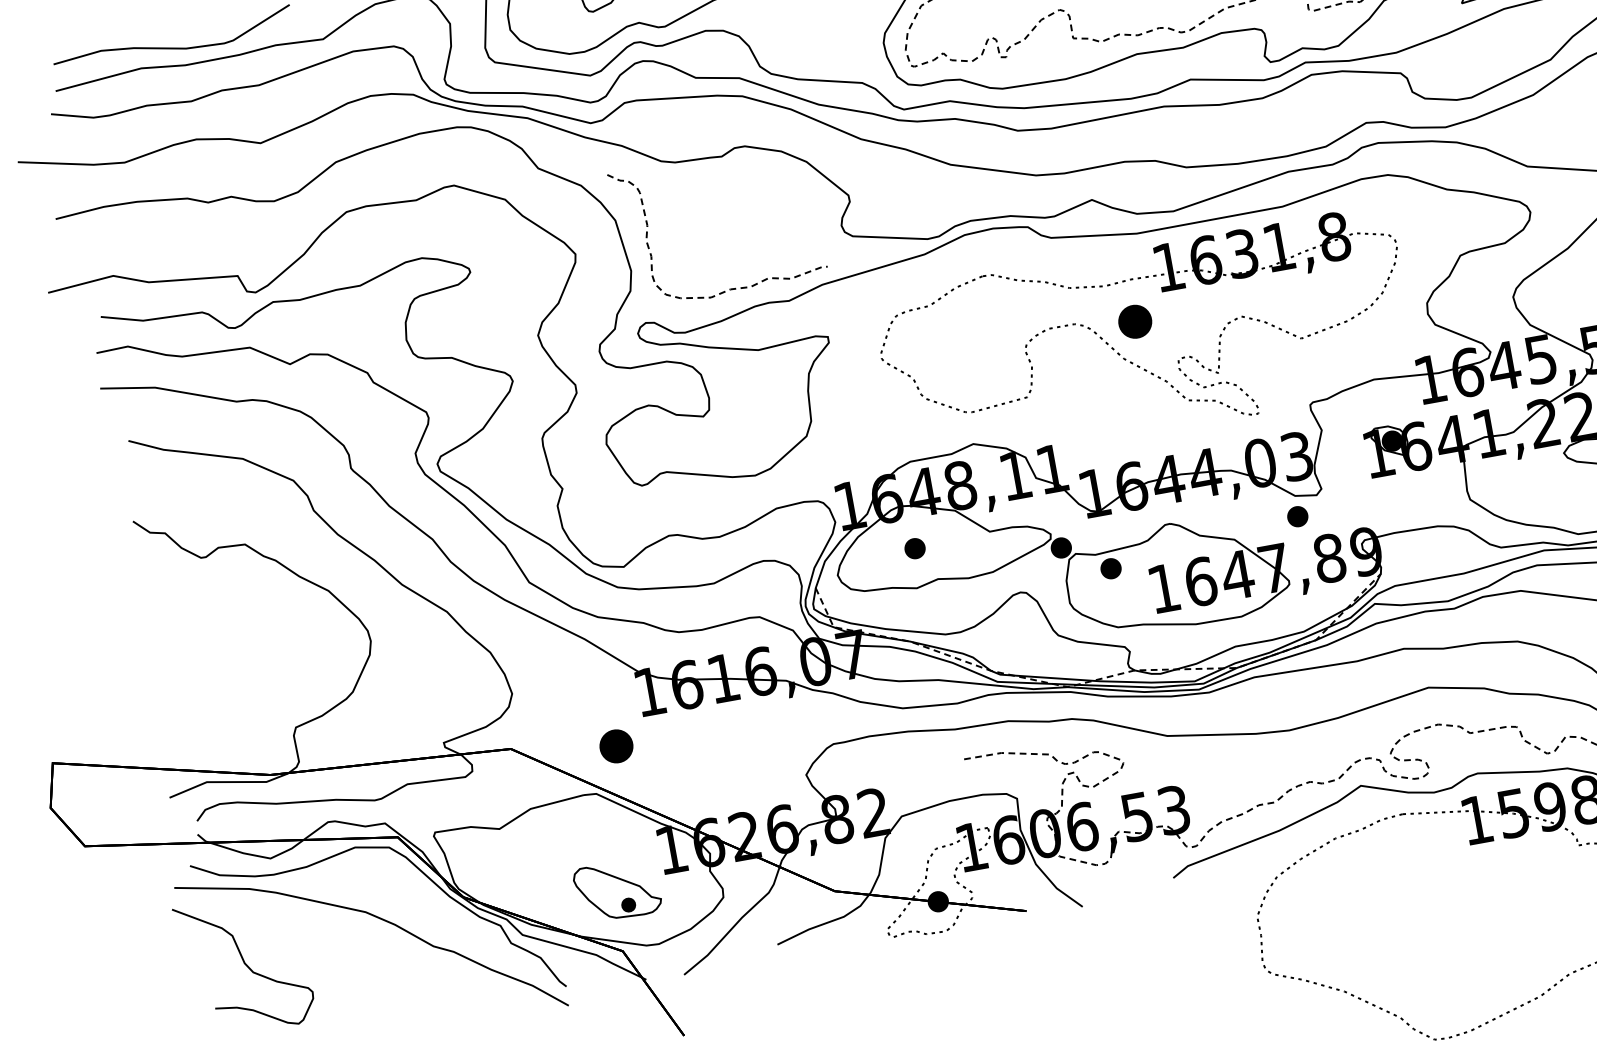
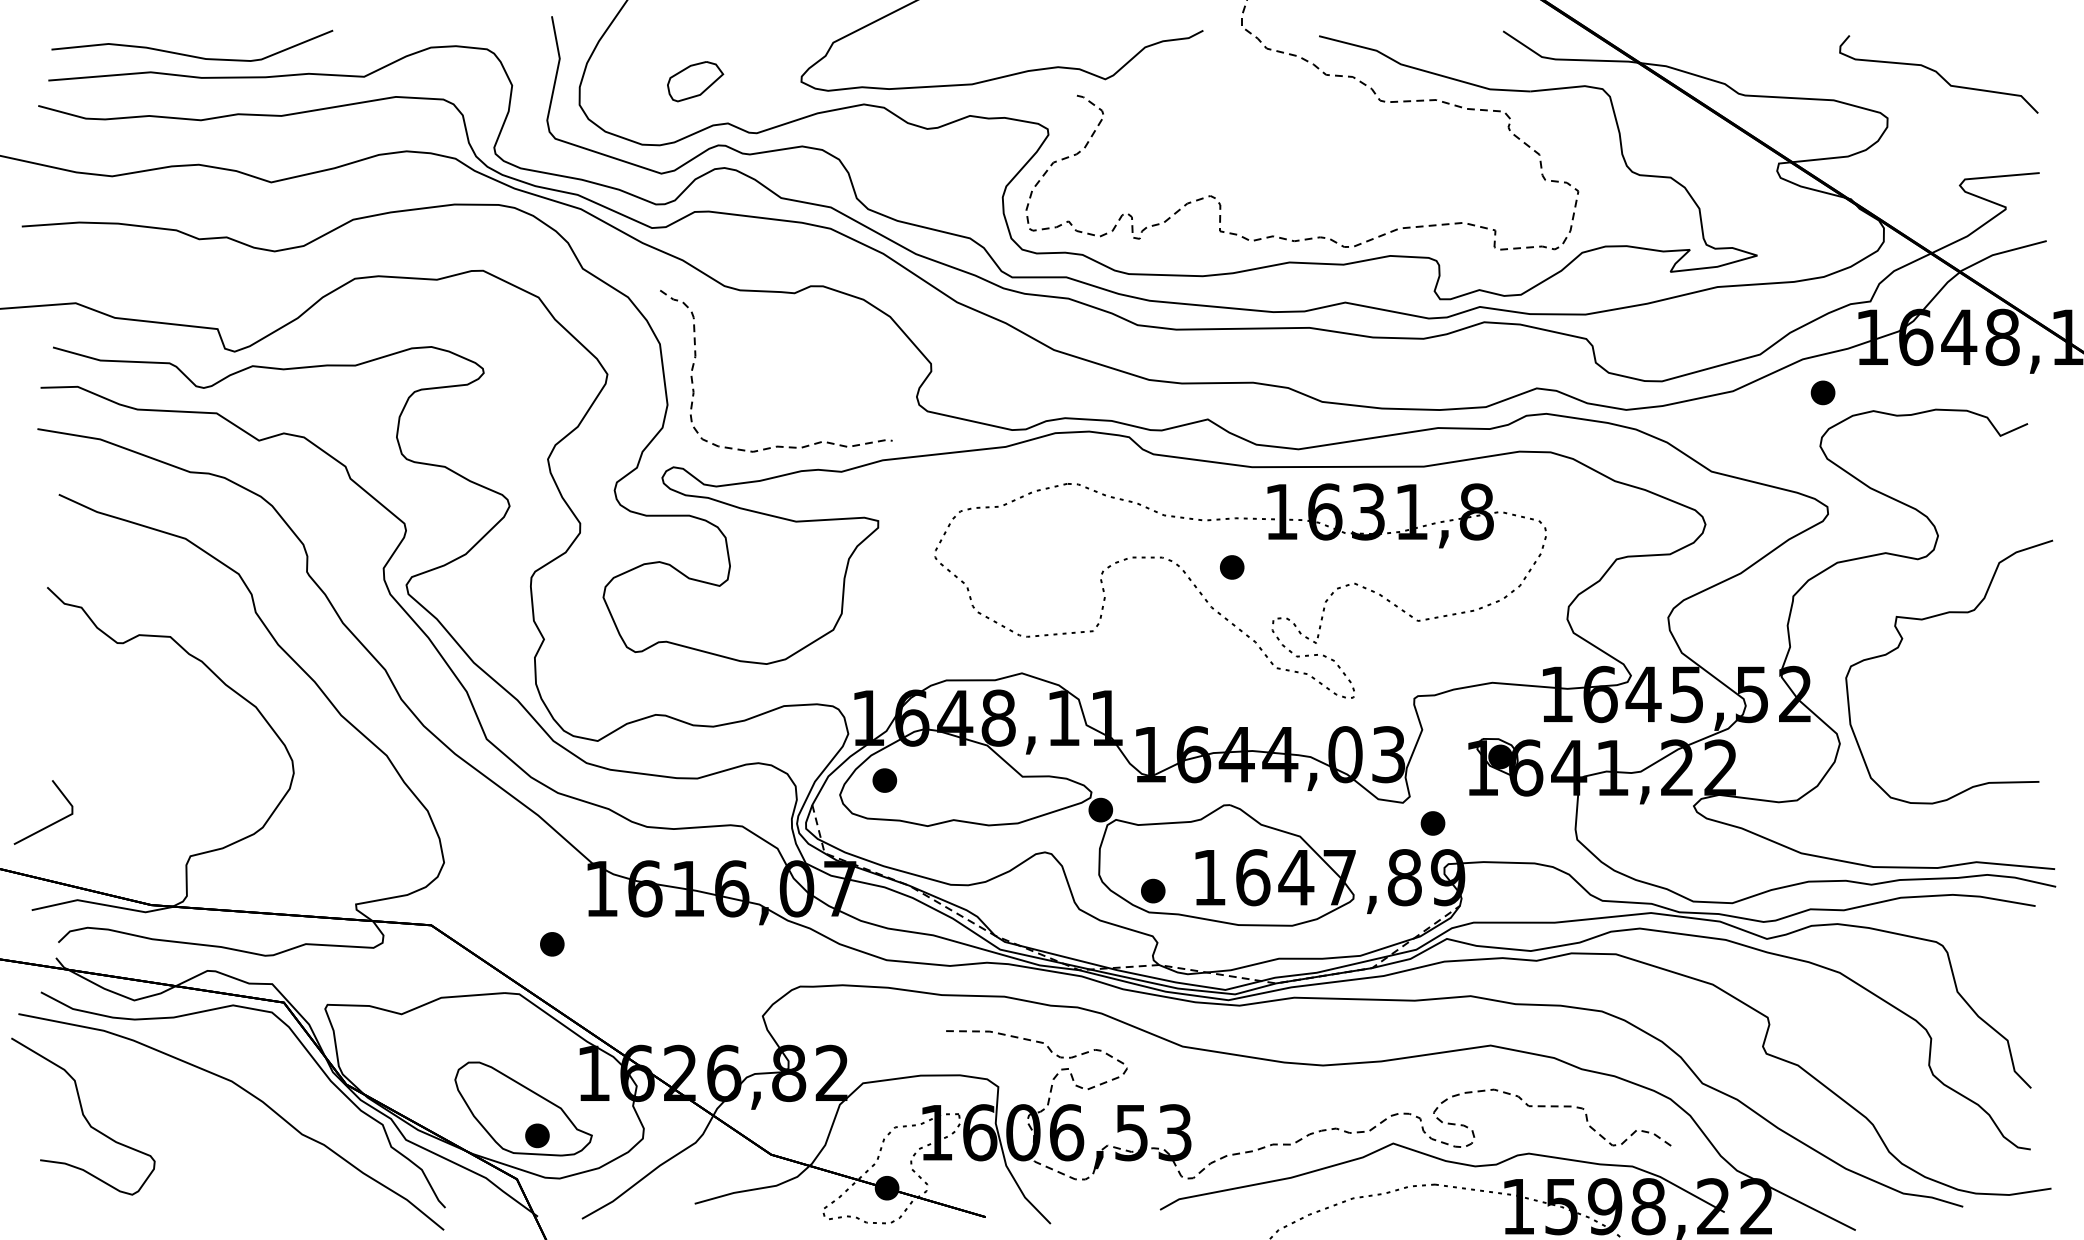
part: (1135, 321) -> (1232, 567), size x0.62
part: (1297, 516) -> (1432, 823), moved
part: (914, 548) -> (884, 780), moved
part: (1111, 568) -> (1153, 890), moved
line: (171, 722) -> (49, 824), added
part: (616, 746) -> (552, 944), size x0.62
part: (617, 890) -> (523, 1108), size x1.43

